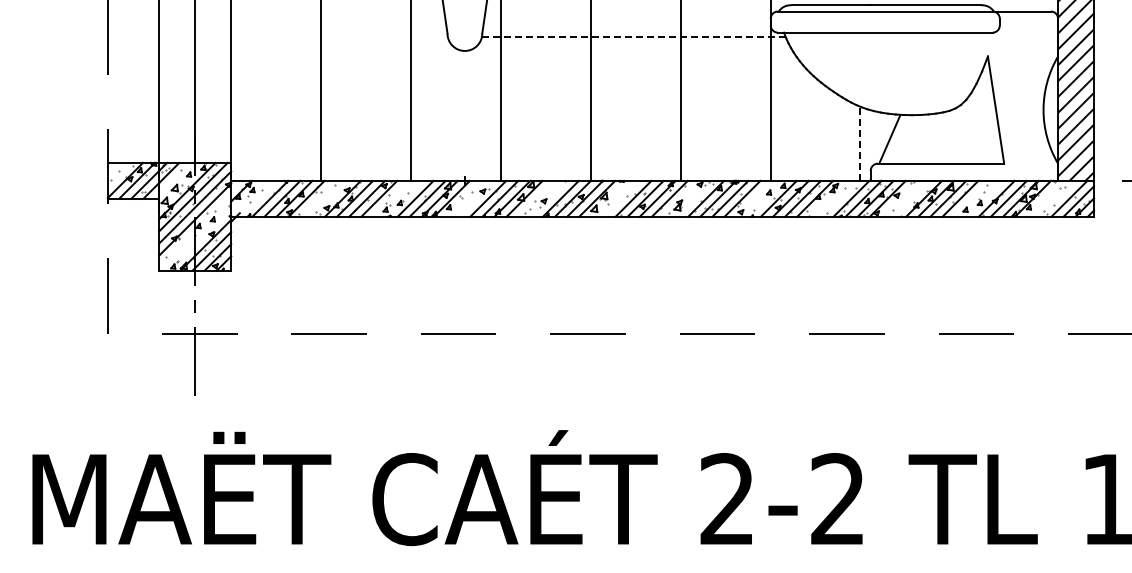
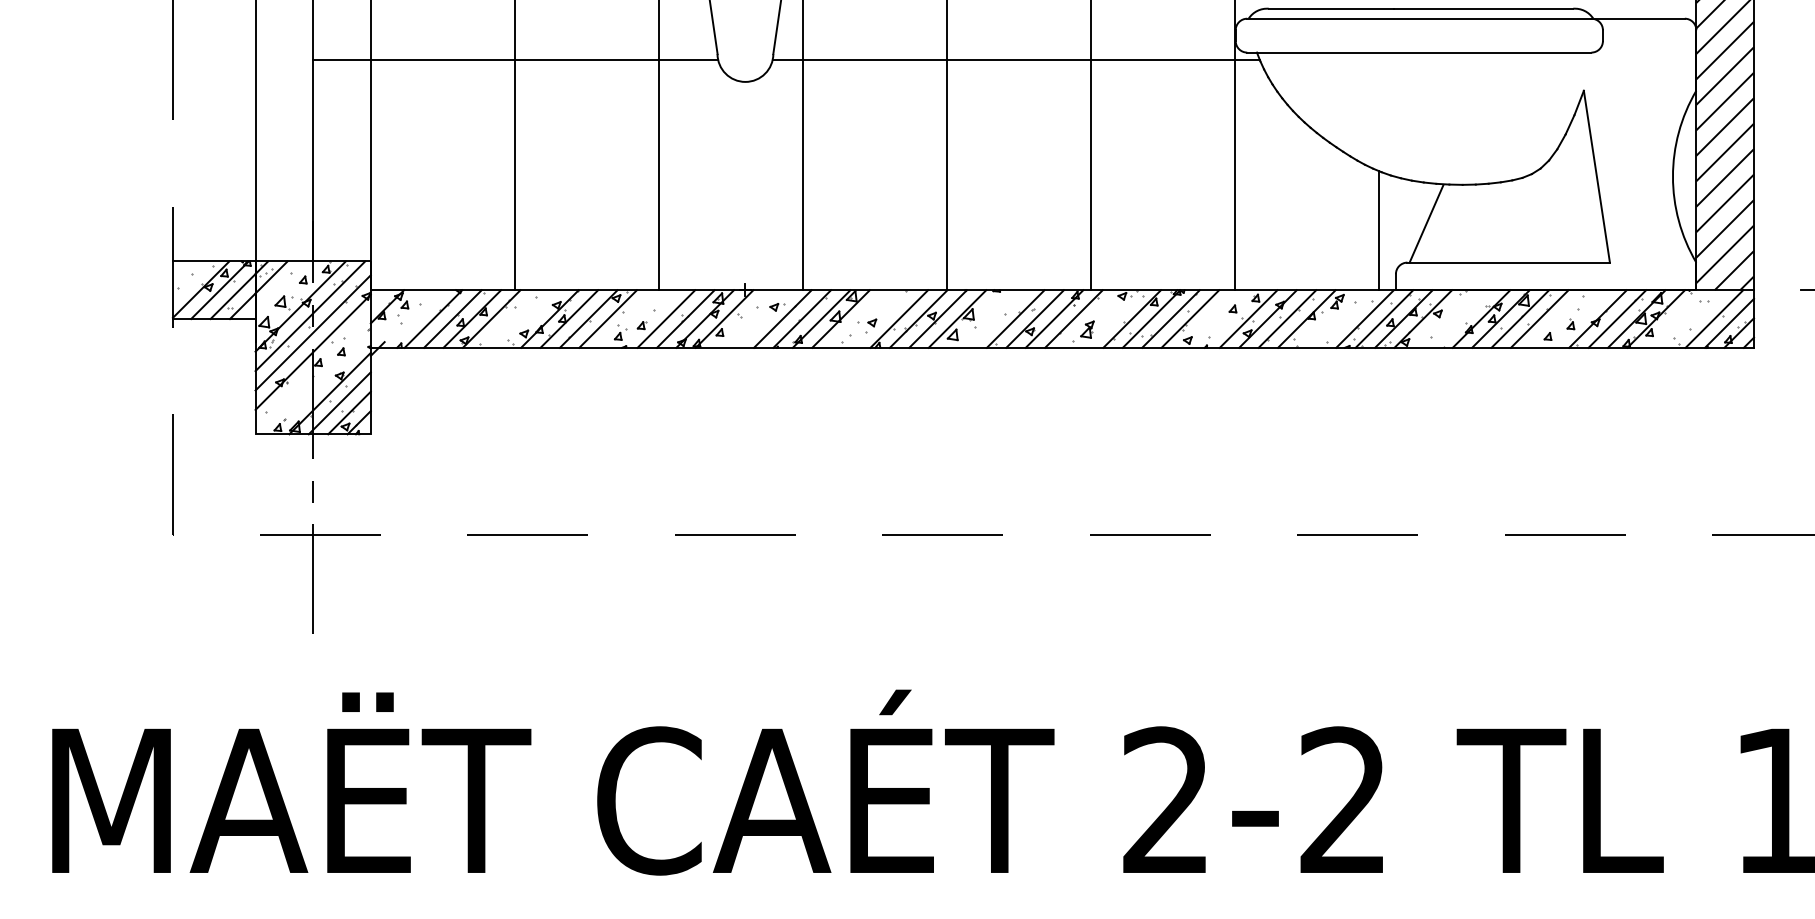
line: (321, 37) -> (515, 60), added
line: (633, 37) -> (1015, 60), dashed -> solid
line: (860, 143) -> (1379, 230), dashed -> solid

